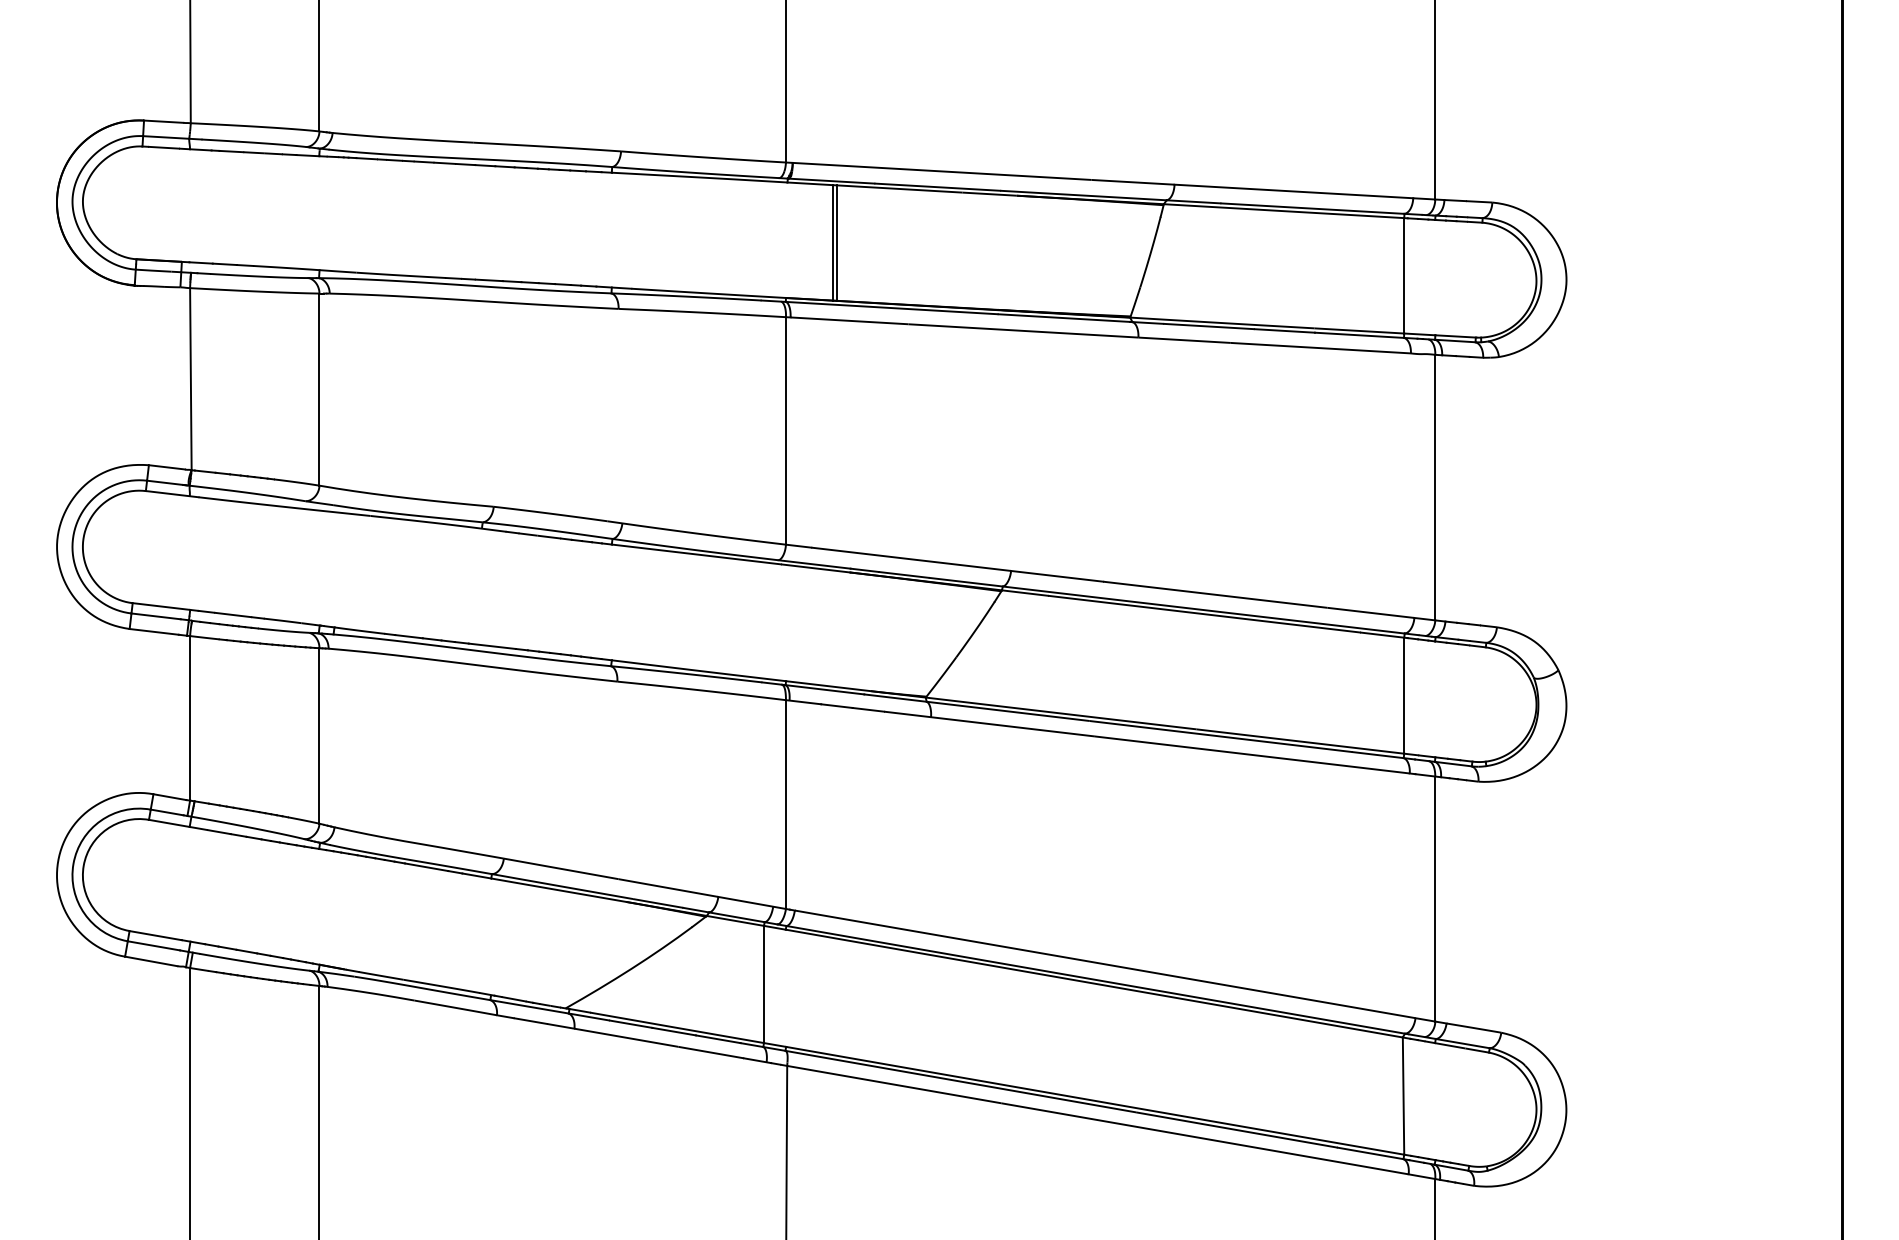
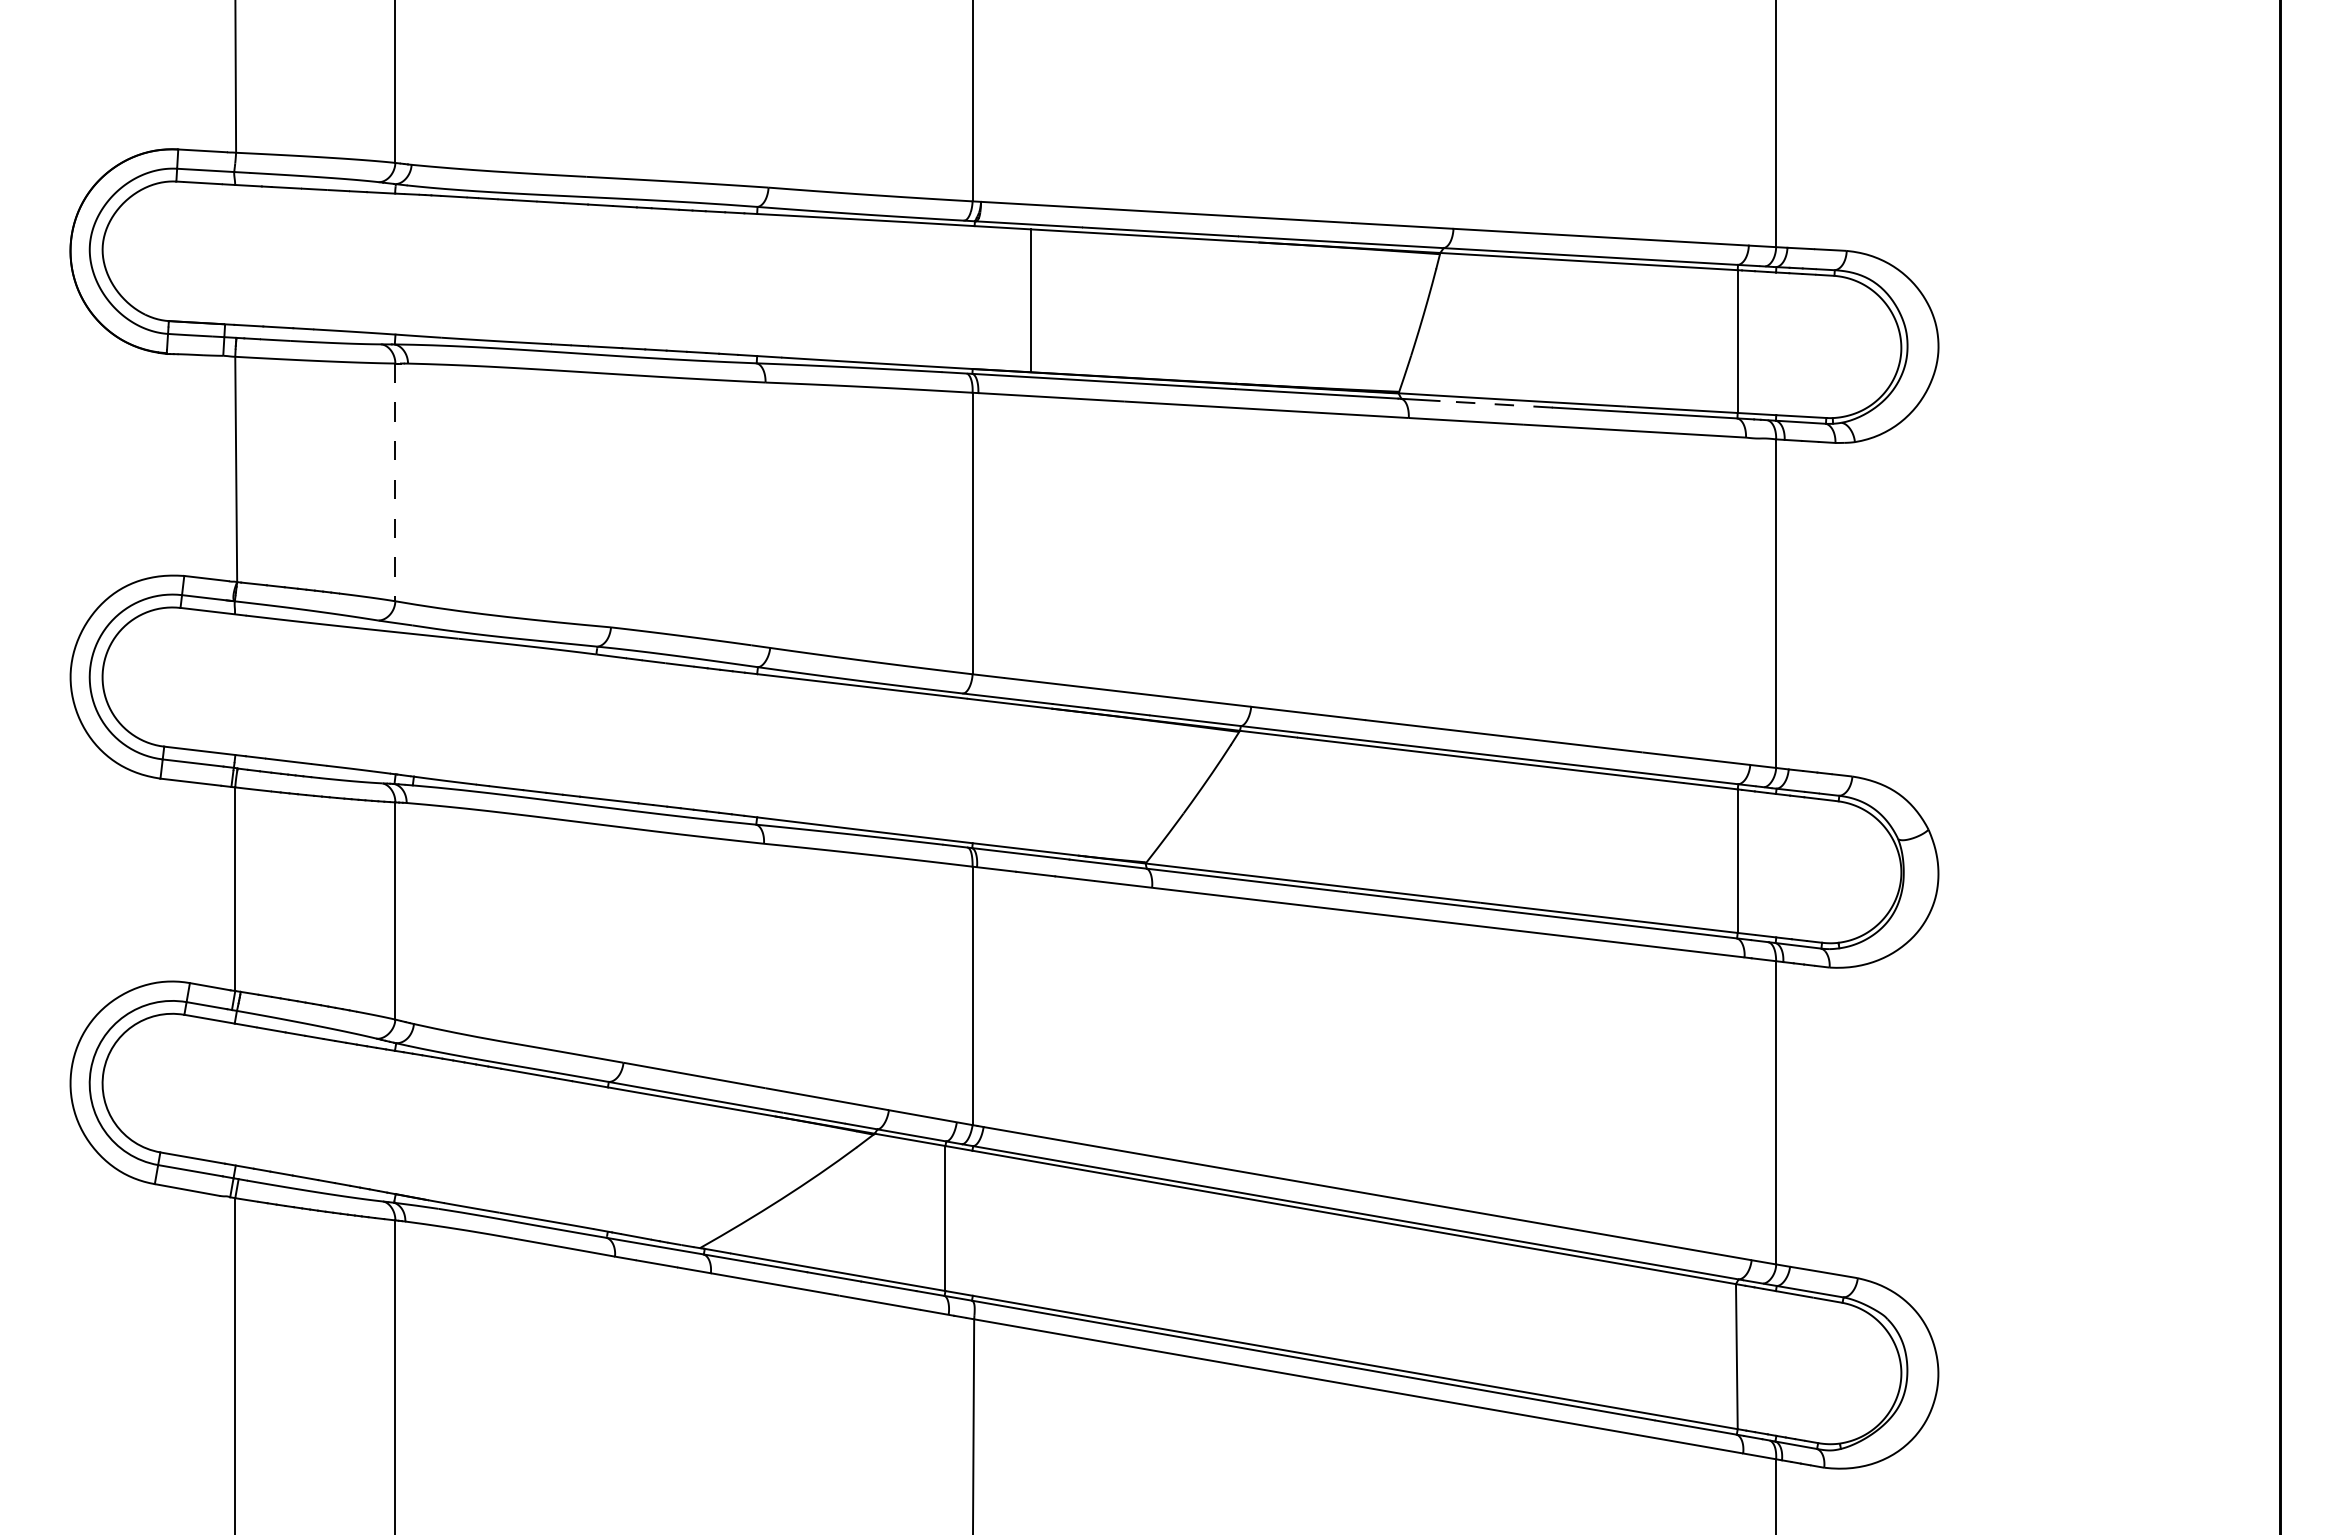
line: (836, 242) -> (1035, 300), removed
line: (1209, 326) -> (1496, 404), solid -> dashed
line: (319, 389) -> (395, 482), solid -> dashed

